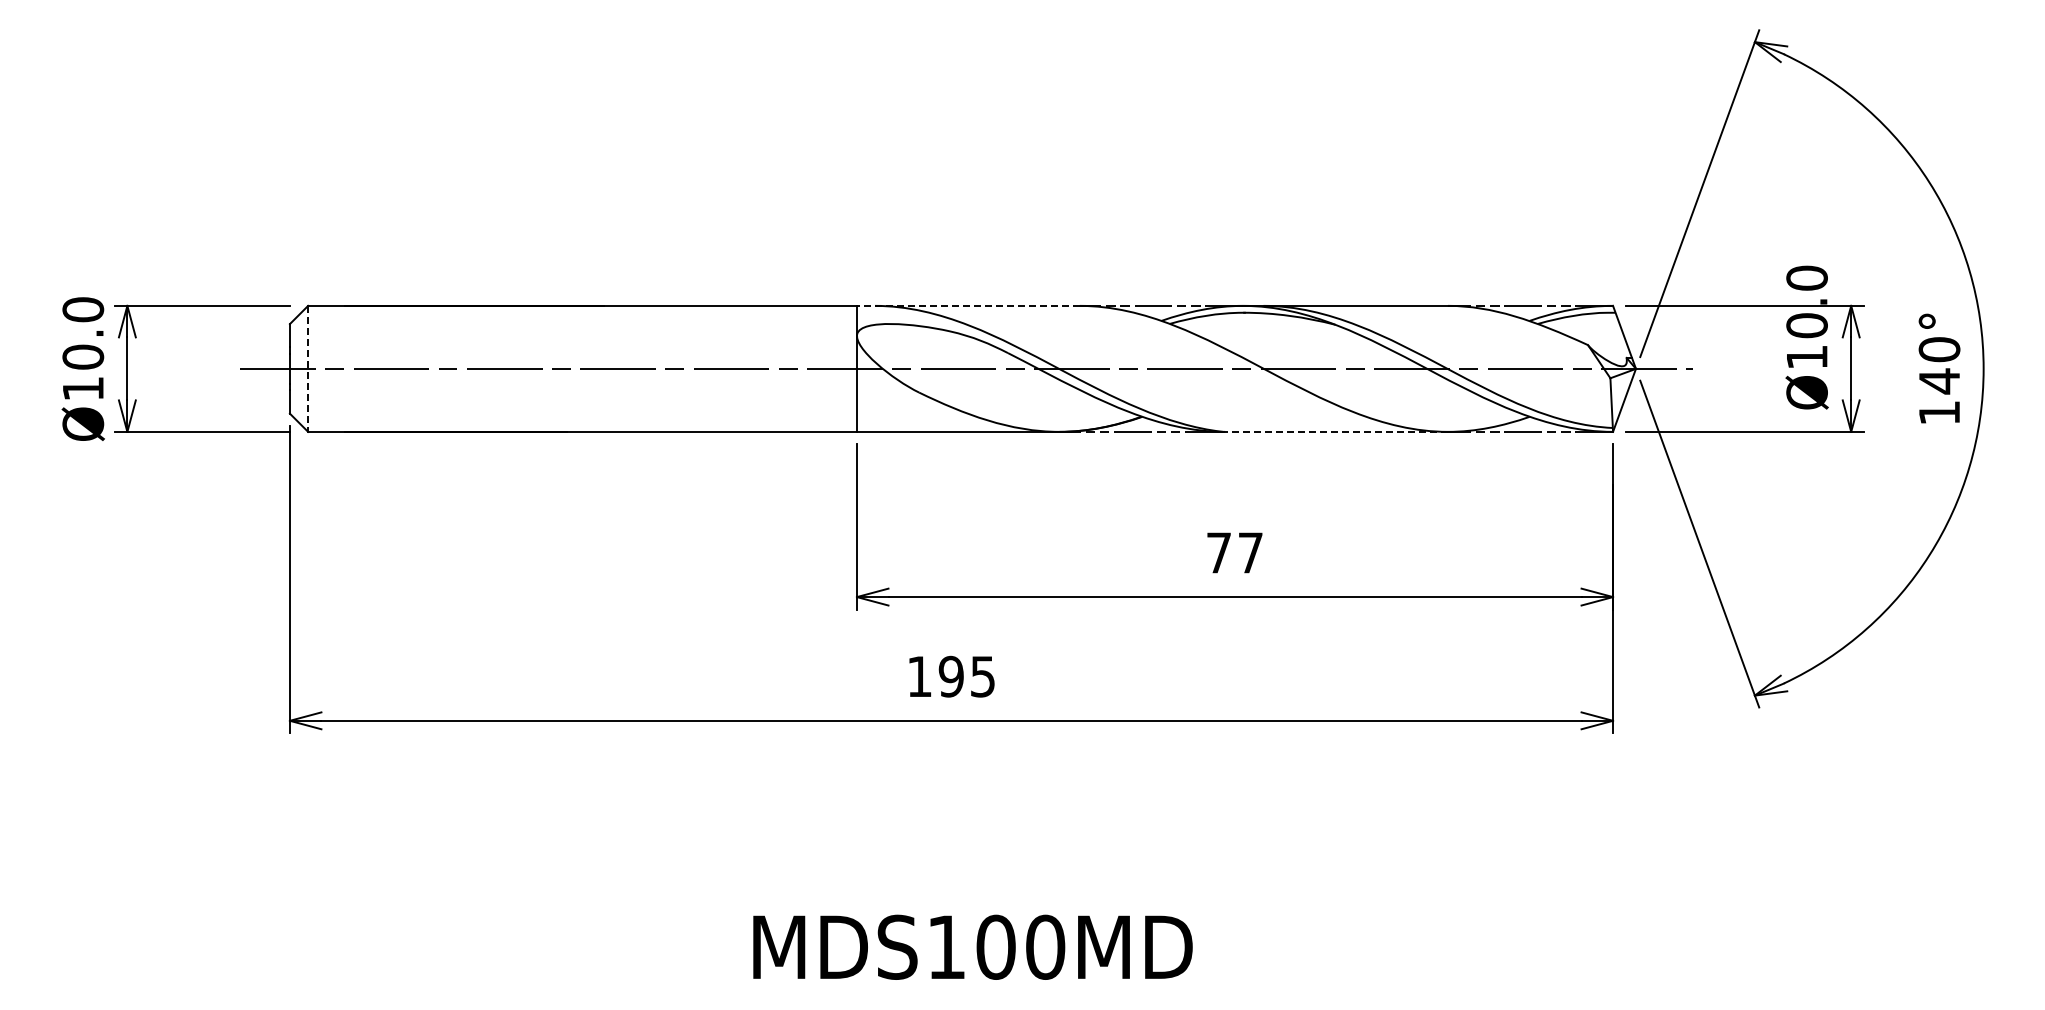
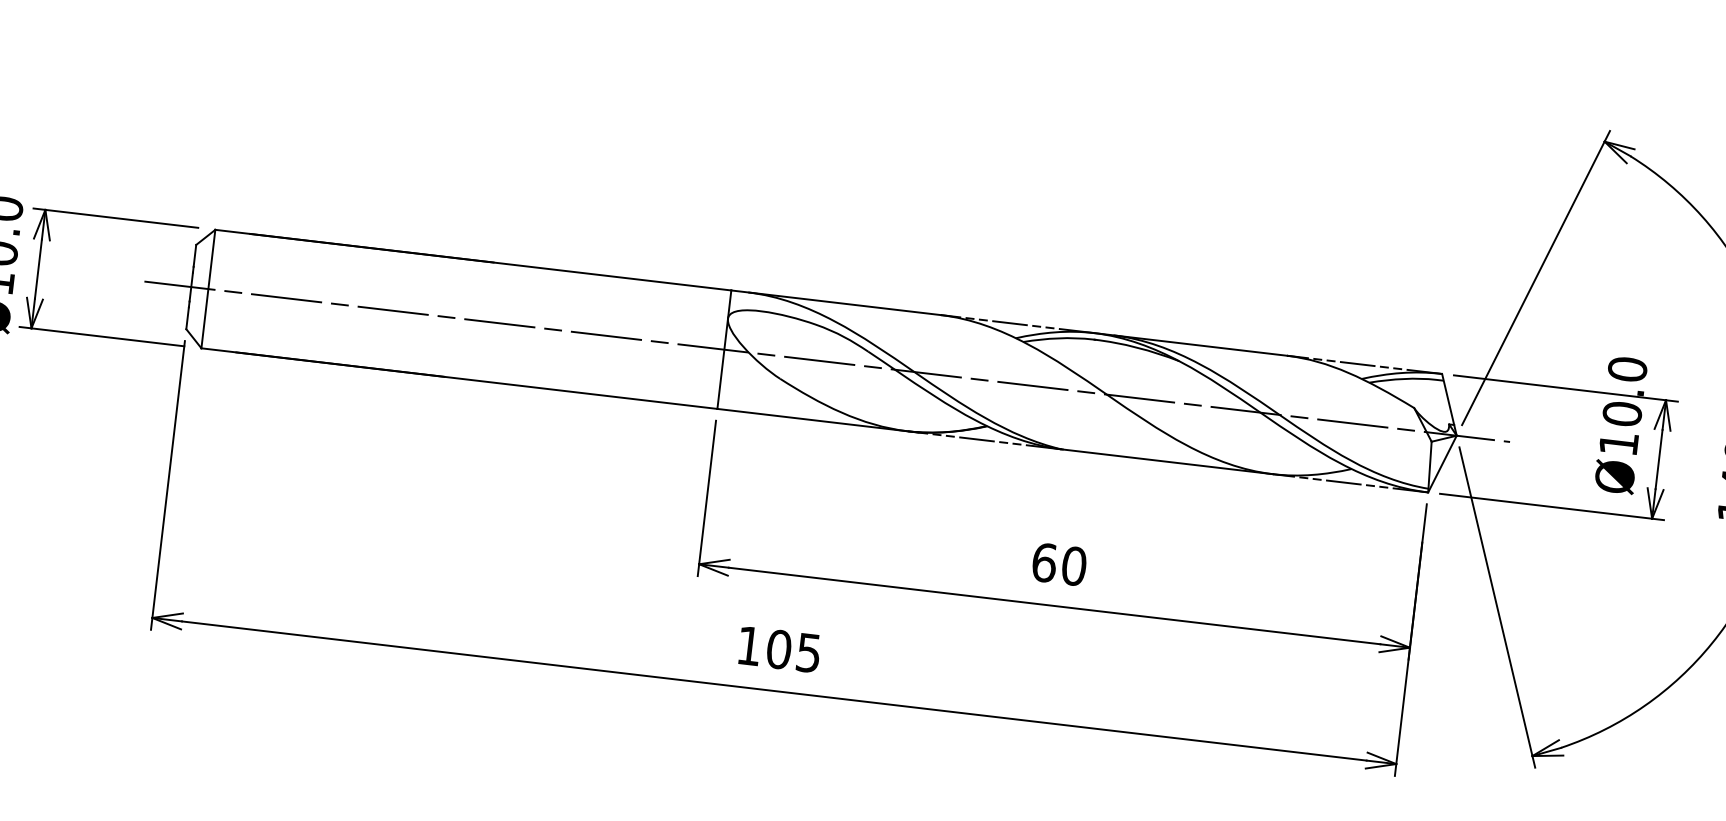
line: (967, 305) -> (835, 302), dashed -> solid
line: (308, 369) -> (208, 289), dashed -> solid
line: (1335, 431) -> (1167, 461), dashed -> solid
text: (1234, 552) -> (1059, 564), 77 -> 60
text: (950, 676) -> (778, 649), 195 -> 105

